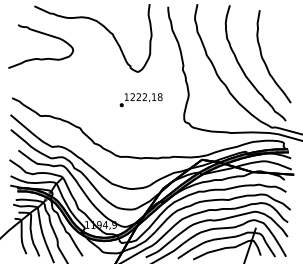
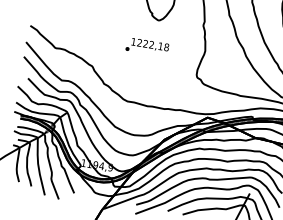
text: (140, 100) -> (146, 47), moved

